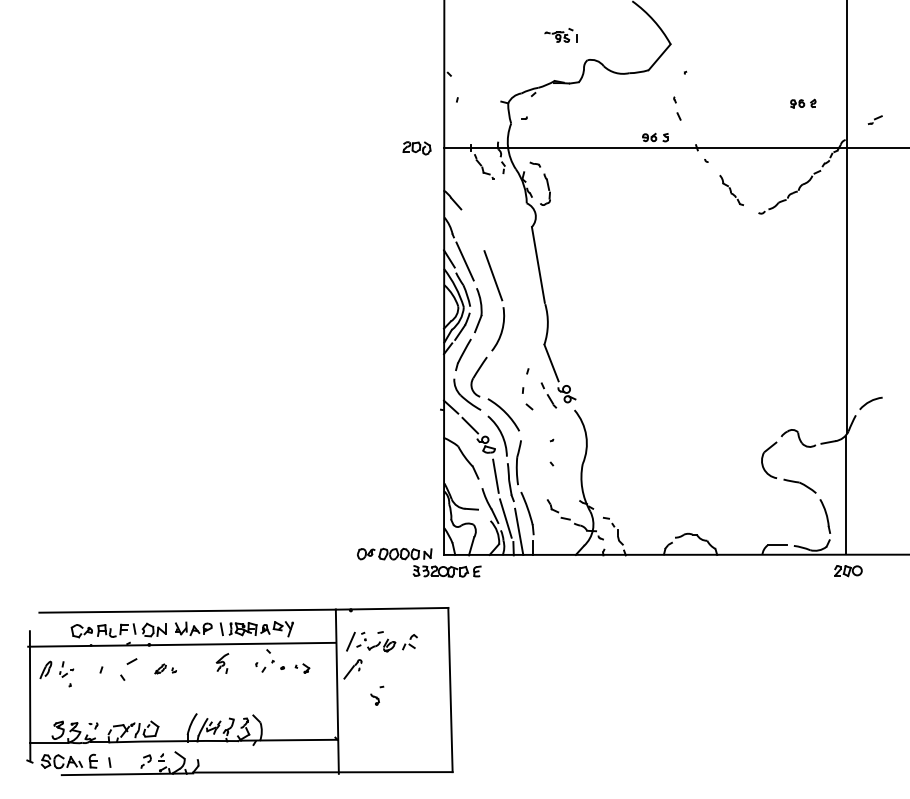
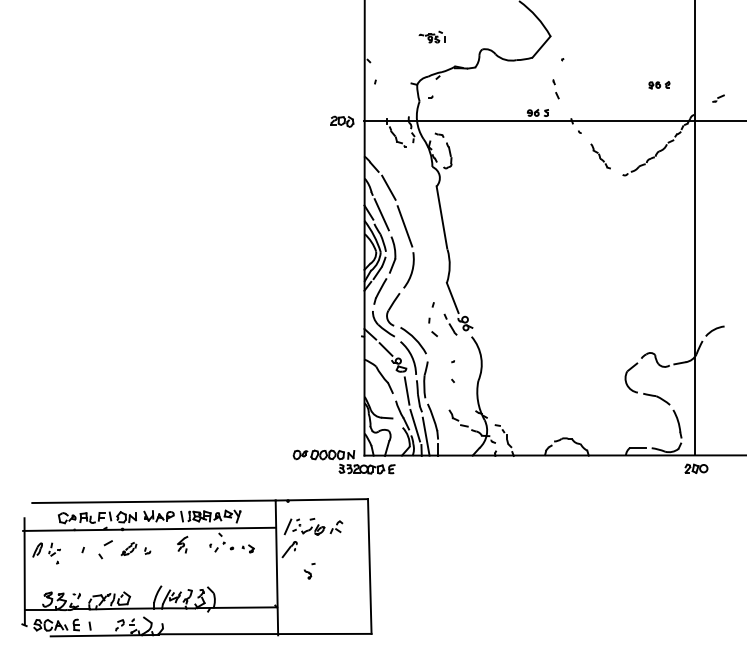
part: (559, 34) -> (431, 36), moved
line: (473, 228) -> (388, 187), added
part: (165, 669) -> (135, 549), size x1.67

